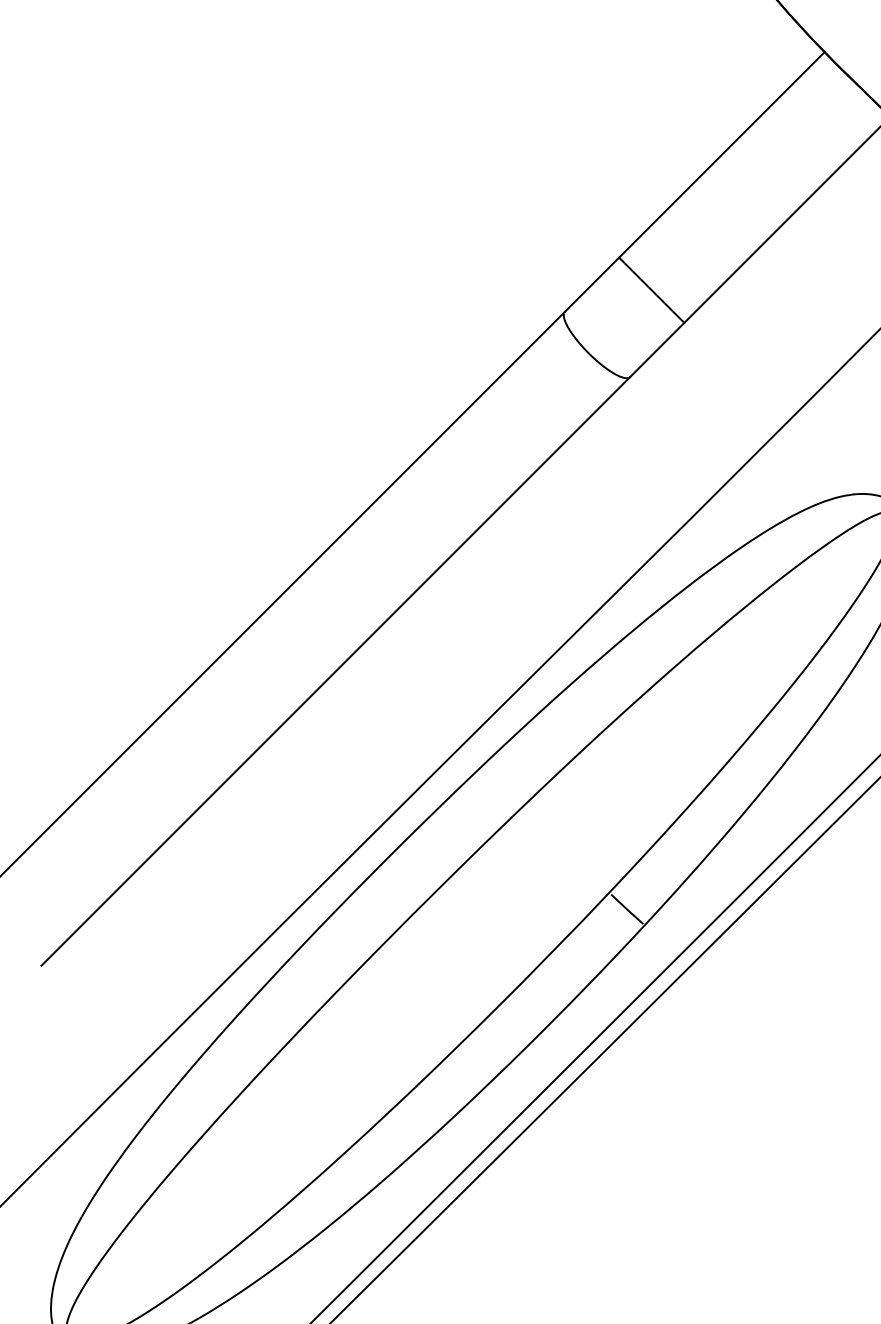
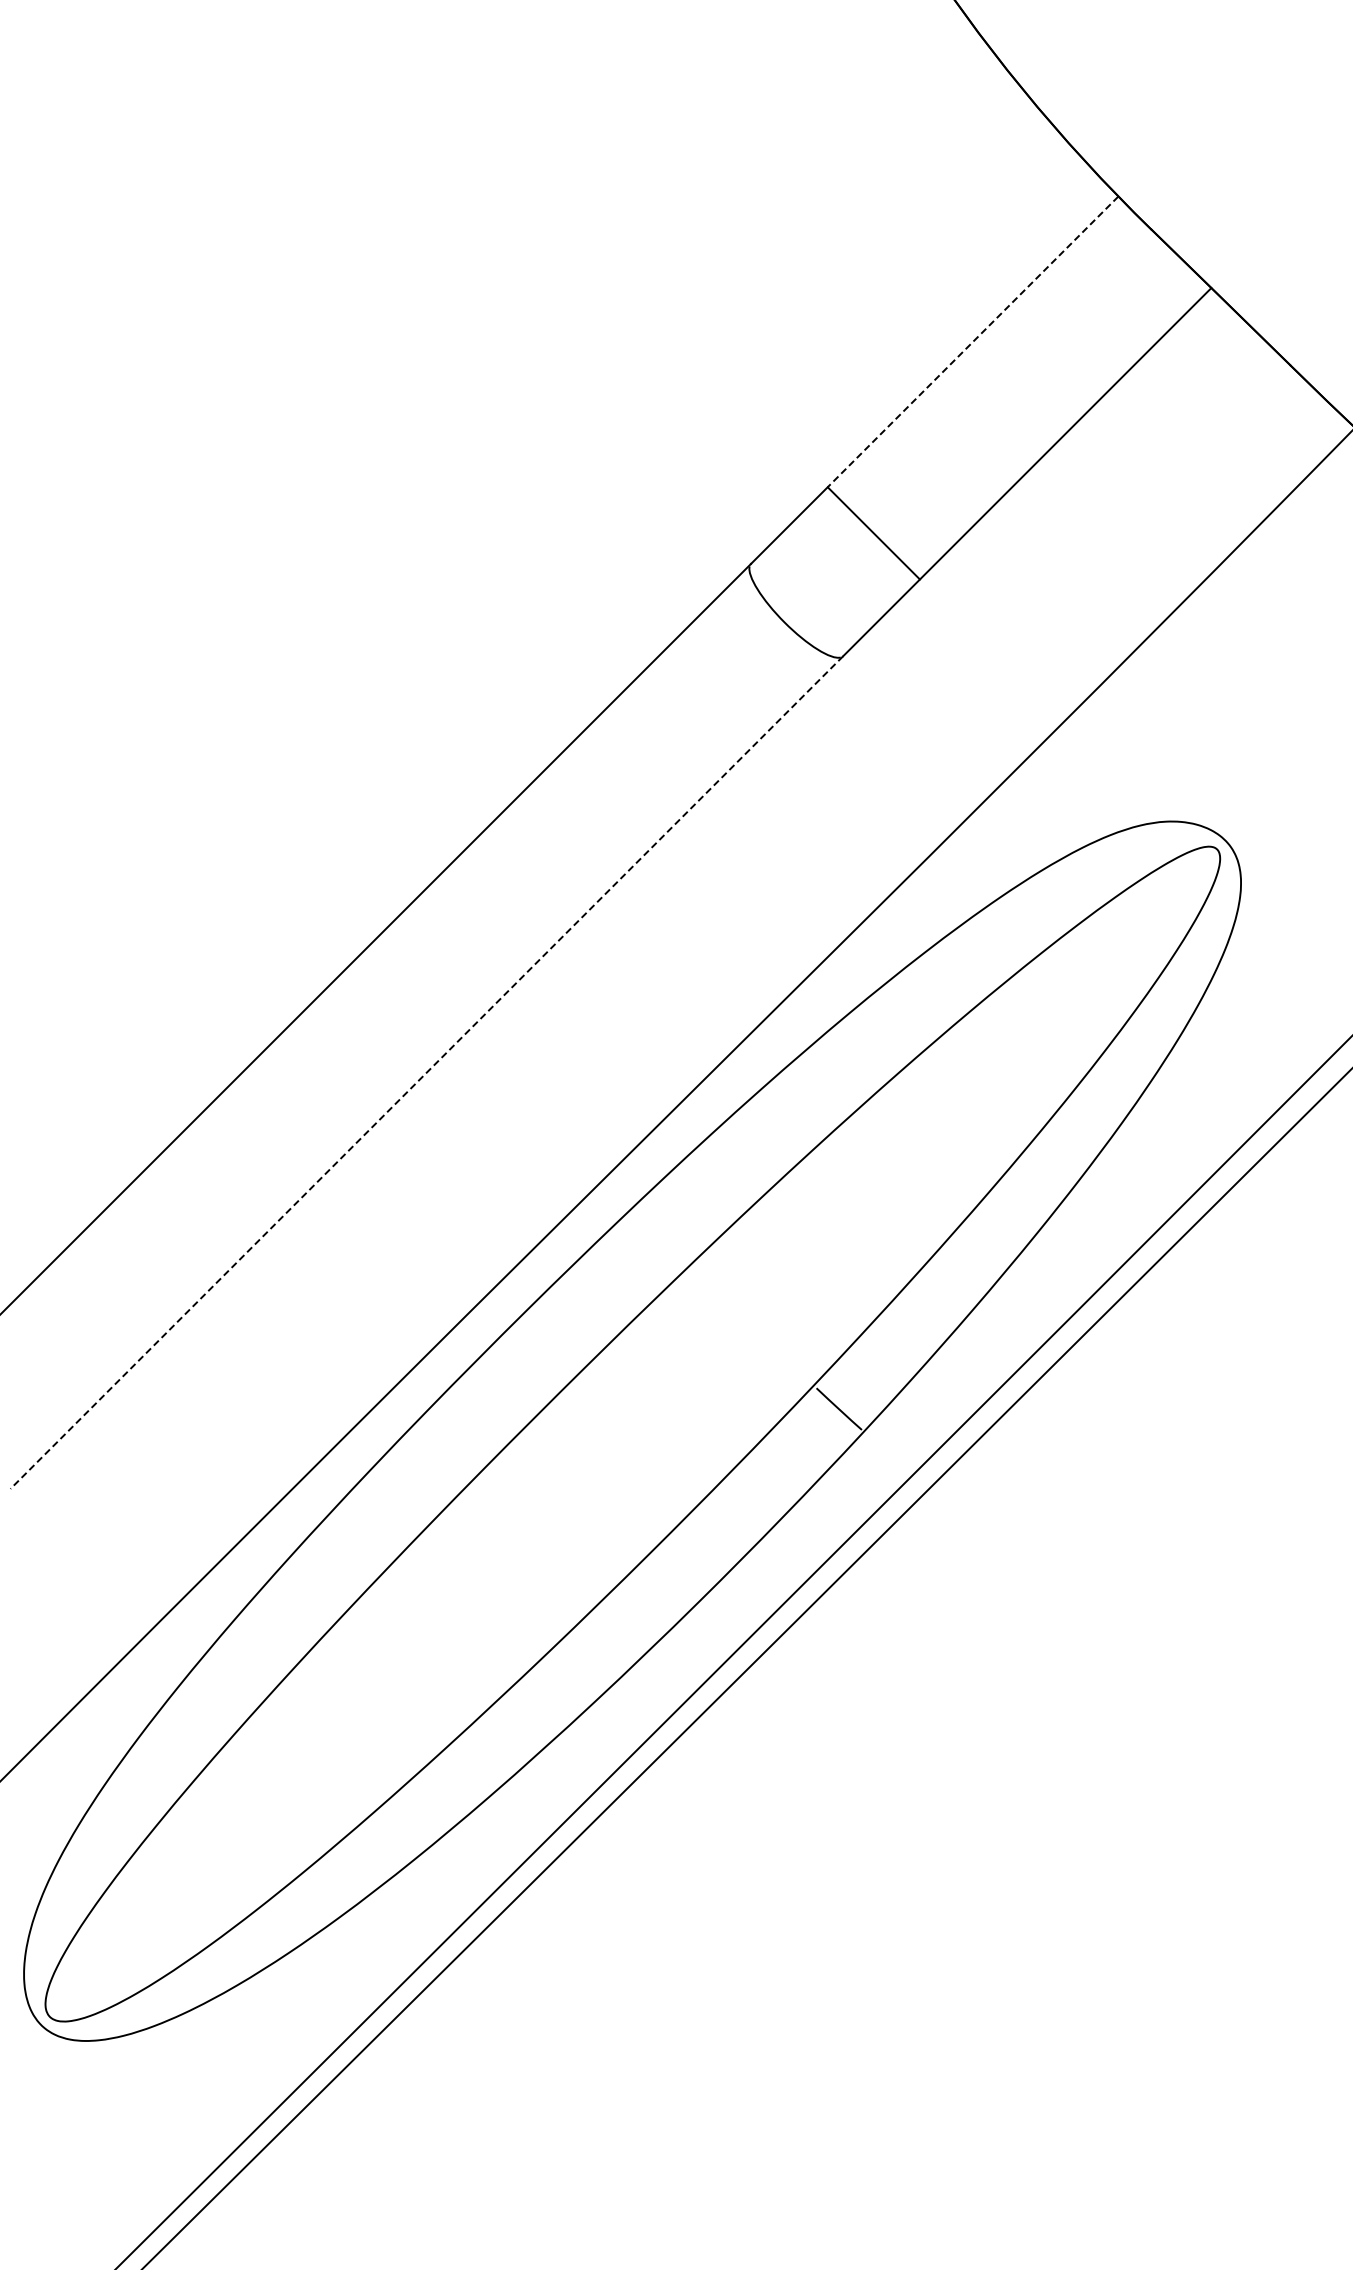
line: (722, 154) -> (973, 341), solid -> dashed
line: (335, 671) -> (426, 1072), solid -> dashed

